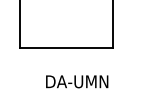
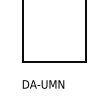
text: (77, 81) -> (43, 84), moved

